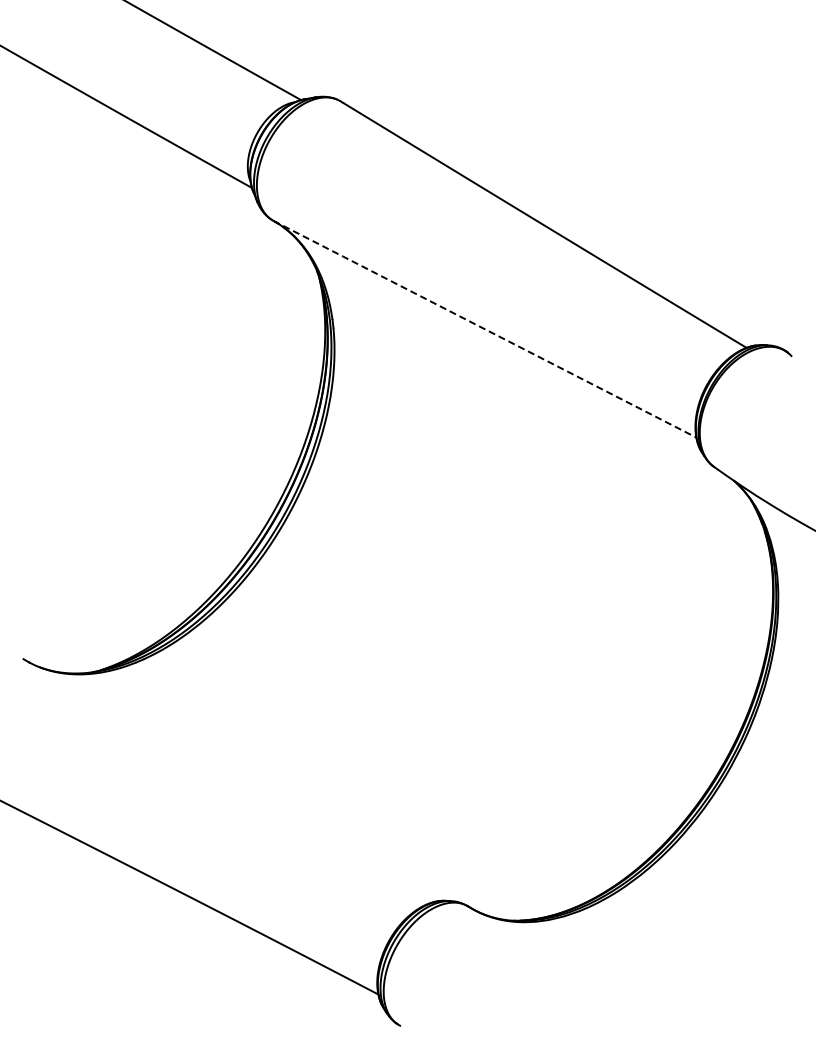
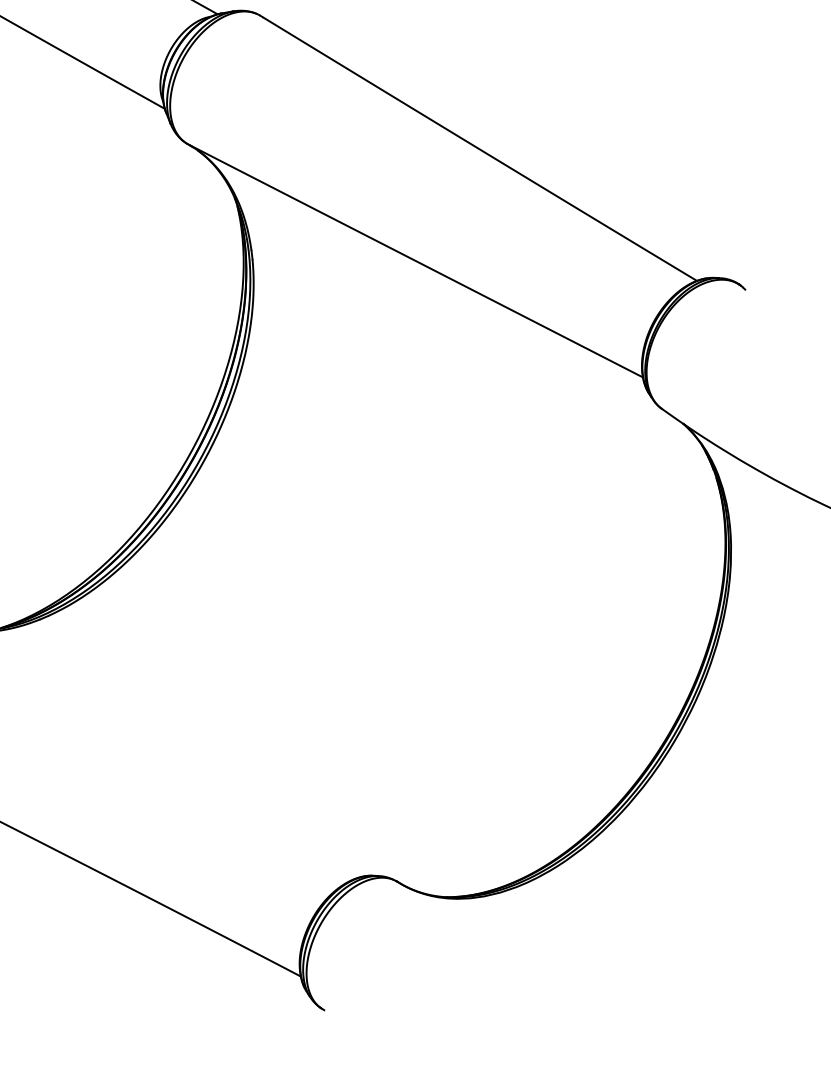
line: (484, 329) -> (415, 261), dashed -> solid

